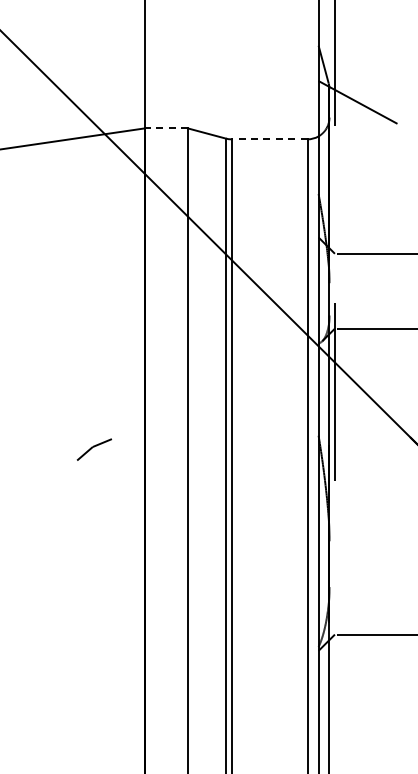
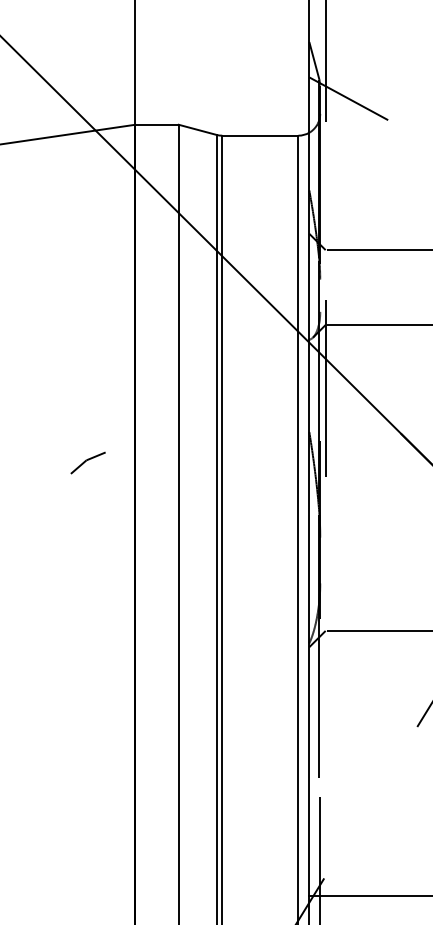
line: (166, 128) -> (157, 124), dashed -> solid
line: (268, 139) -> (259, 135), dashed -> solid
part: (93, 449) -> (87, 462), moved

